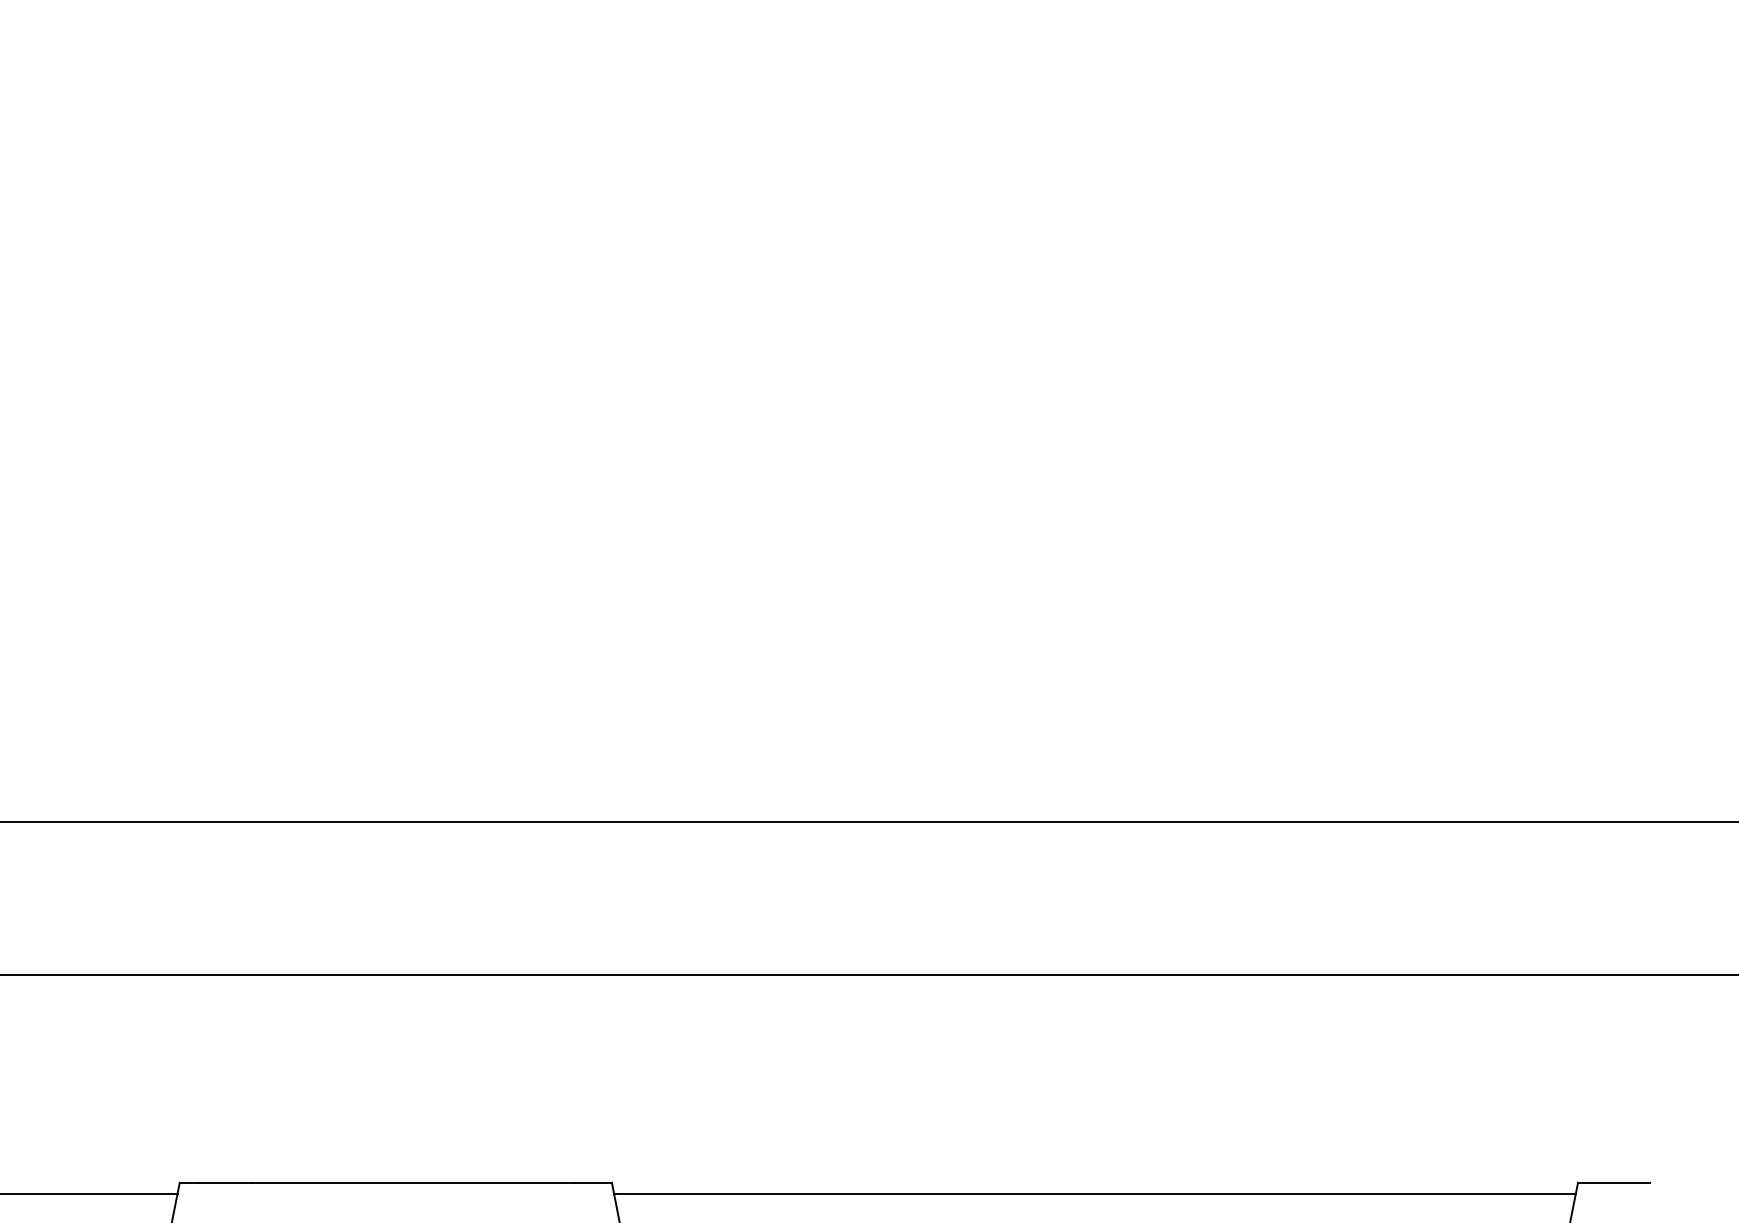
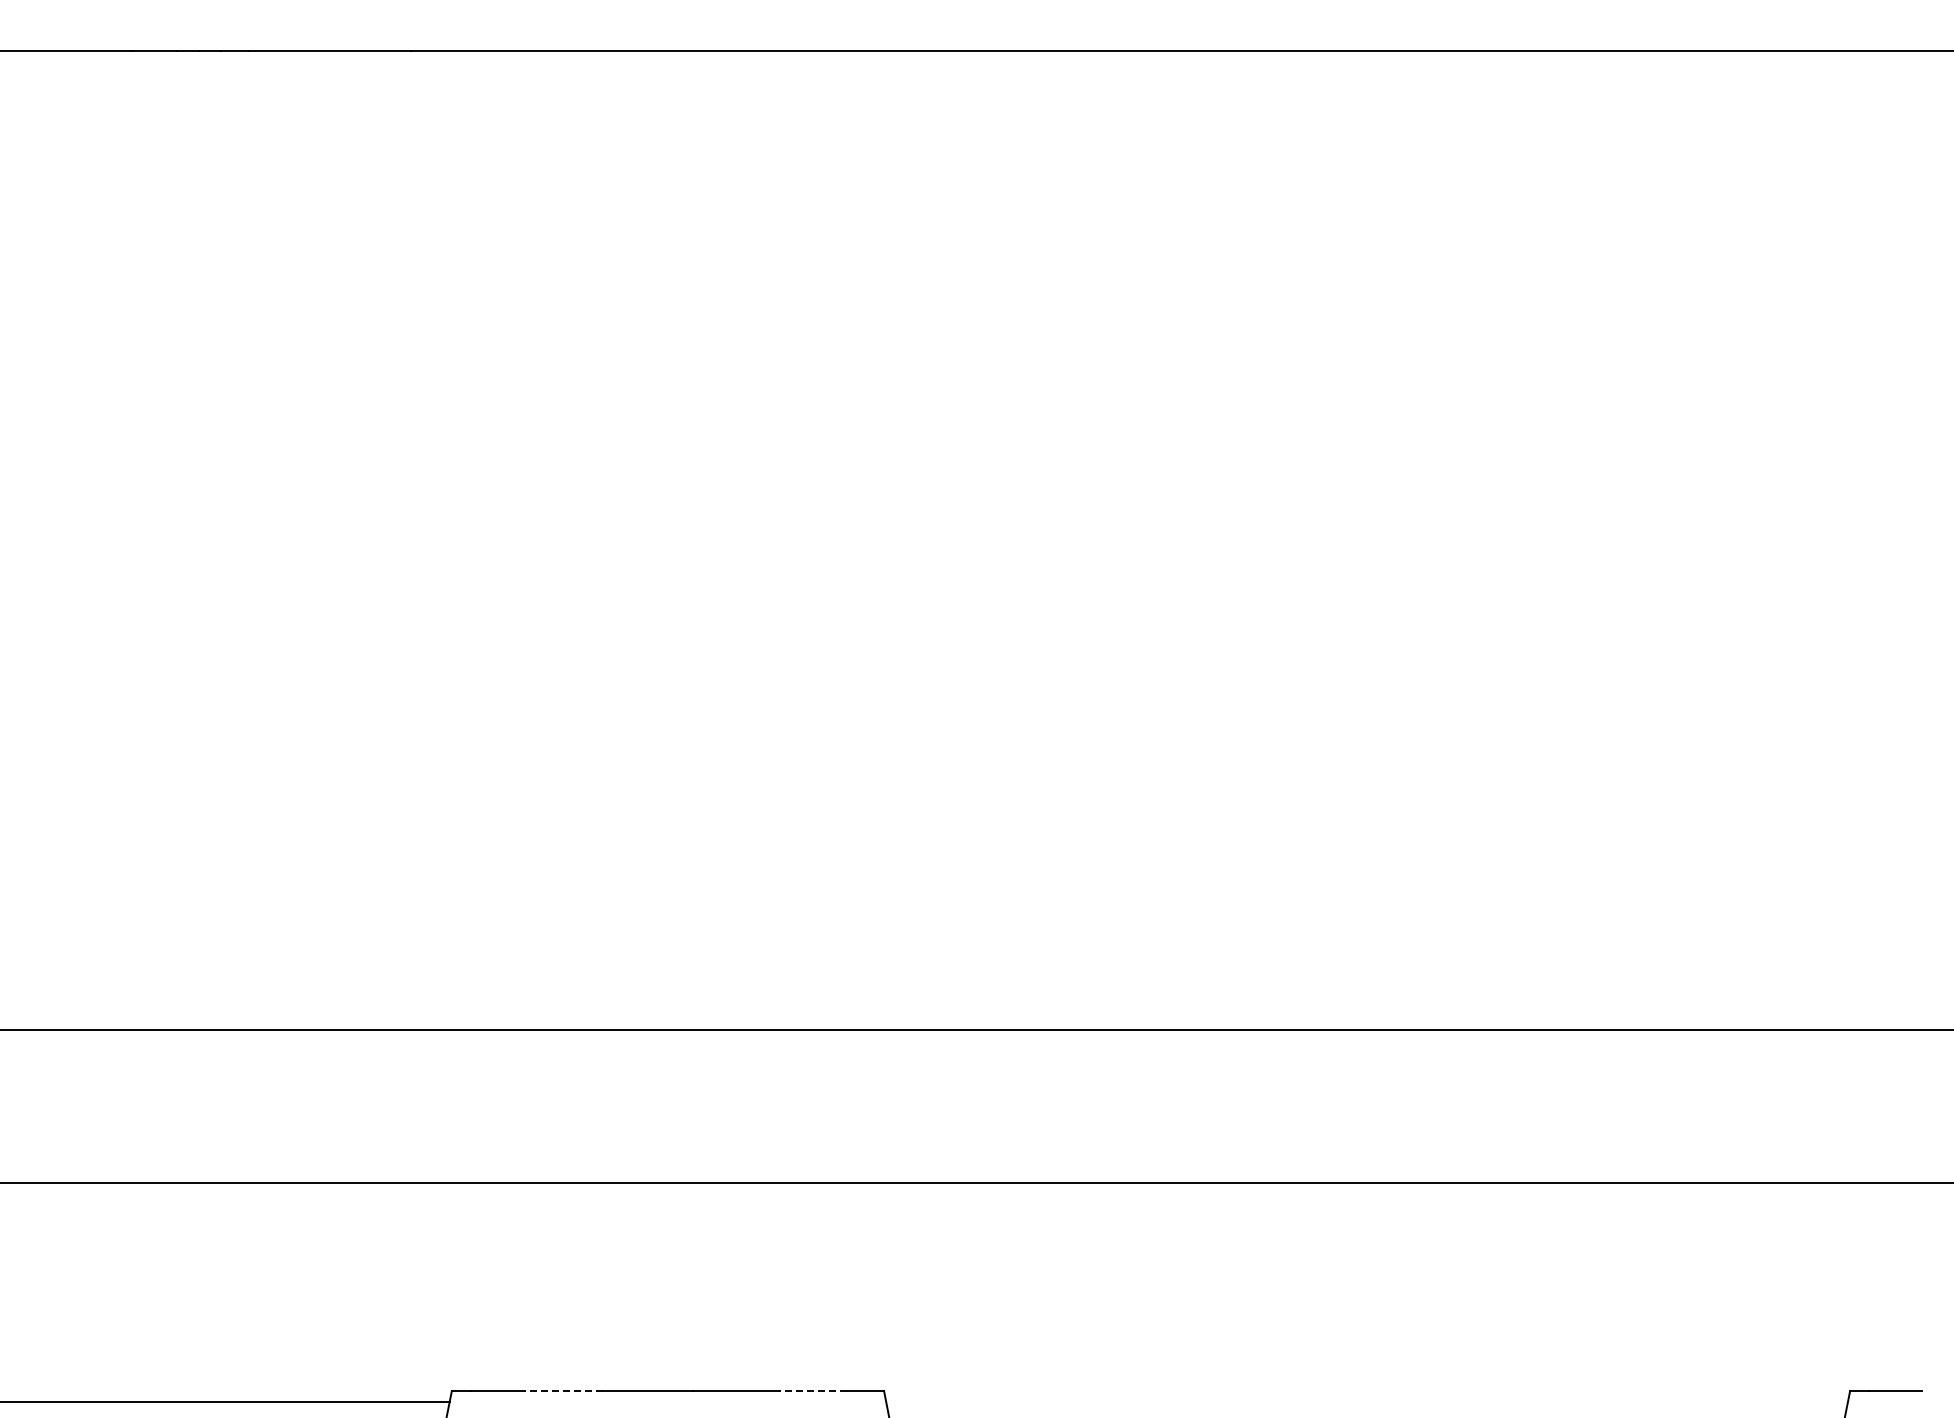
line: (291, 1182) -> (563, 1390), solid -> dashed
line: (541, 1182) -> (813, 1390), solid -> dashed
line: (1094, 1193) -> (1366, 1401), removed

